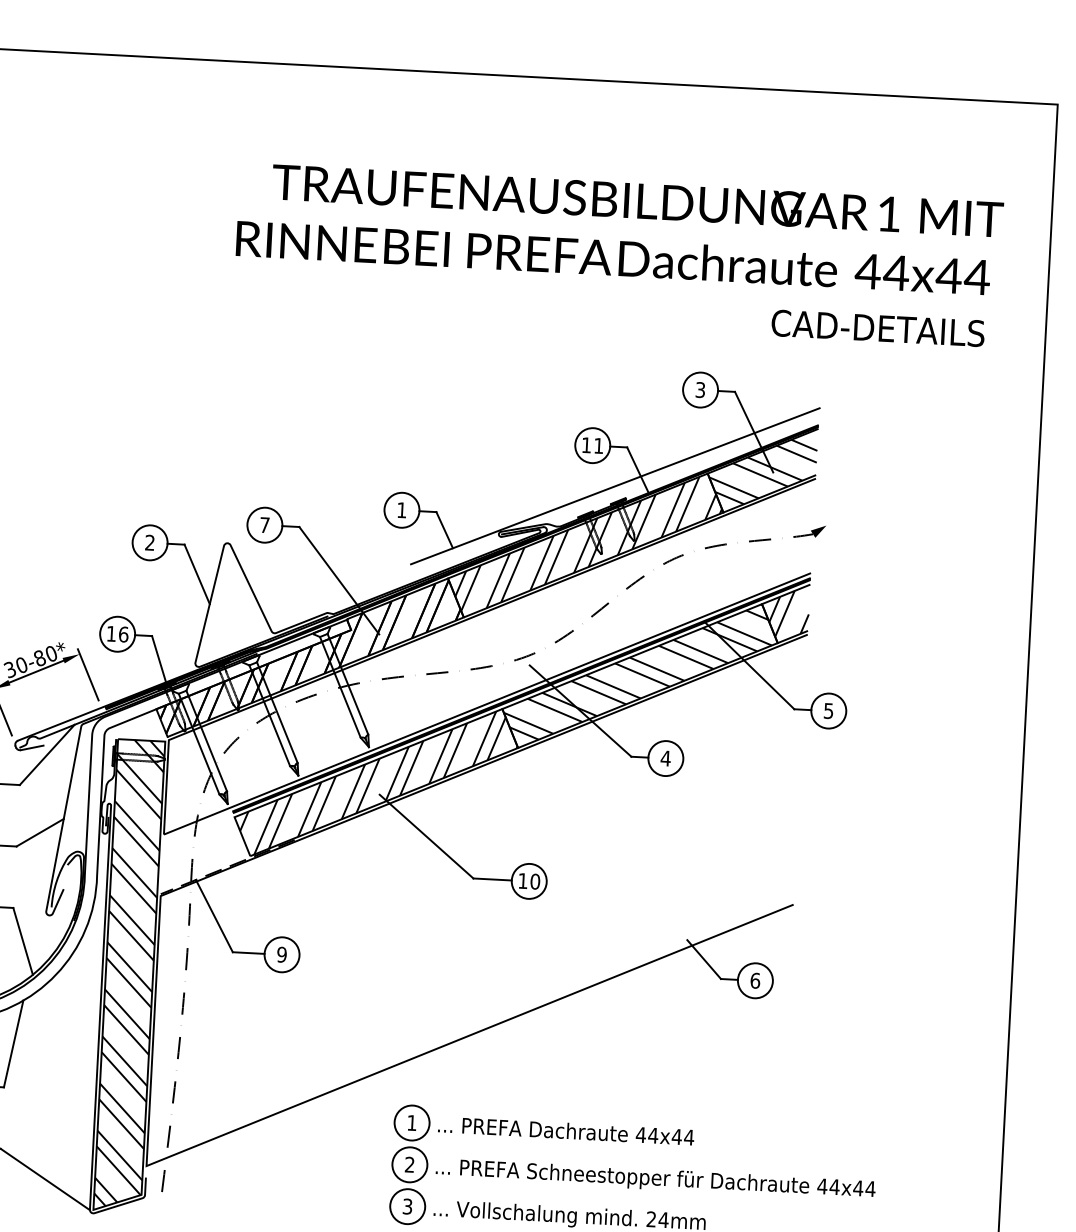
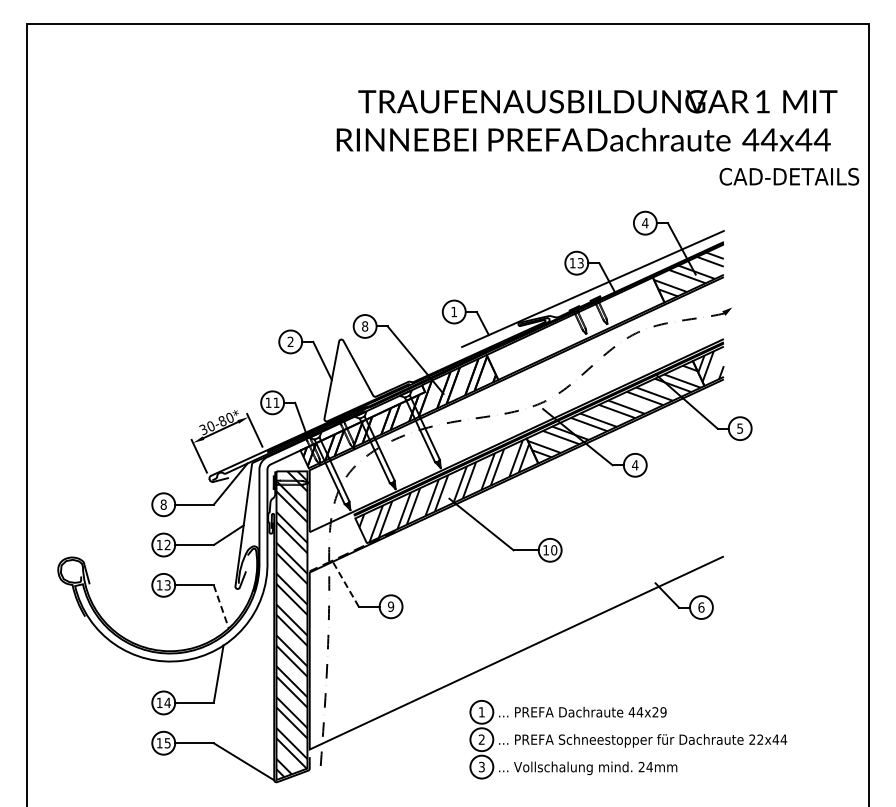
text: (878, 327) -> (789, 176), moved
text: (700, 390) -> (645, 223), 3 -> 4
text: (598, 446) -> (580, 263), 11 -> 13
text: (265, 525) -> (365, 326), 7 -> 8
hatch: (588, 543) -> (577, 327), removed
text: (123, 634) -> (276, 402), 16 -> 11
line: (214, 915) -> (345, 583), solid -> dashed
line: (23, 940) -> (221, 606), solid -> dashed
text: (683, 1137) -> (659, 712), 44x44 -> 44x29
text: (828, 1186) -> (756, 739), 44x44 -> 22x44

